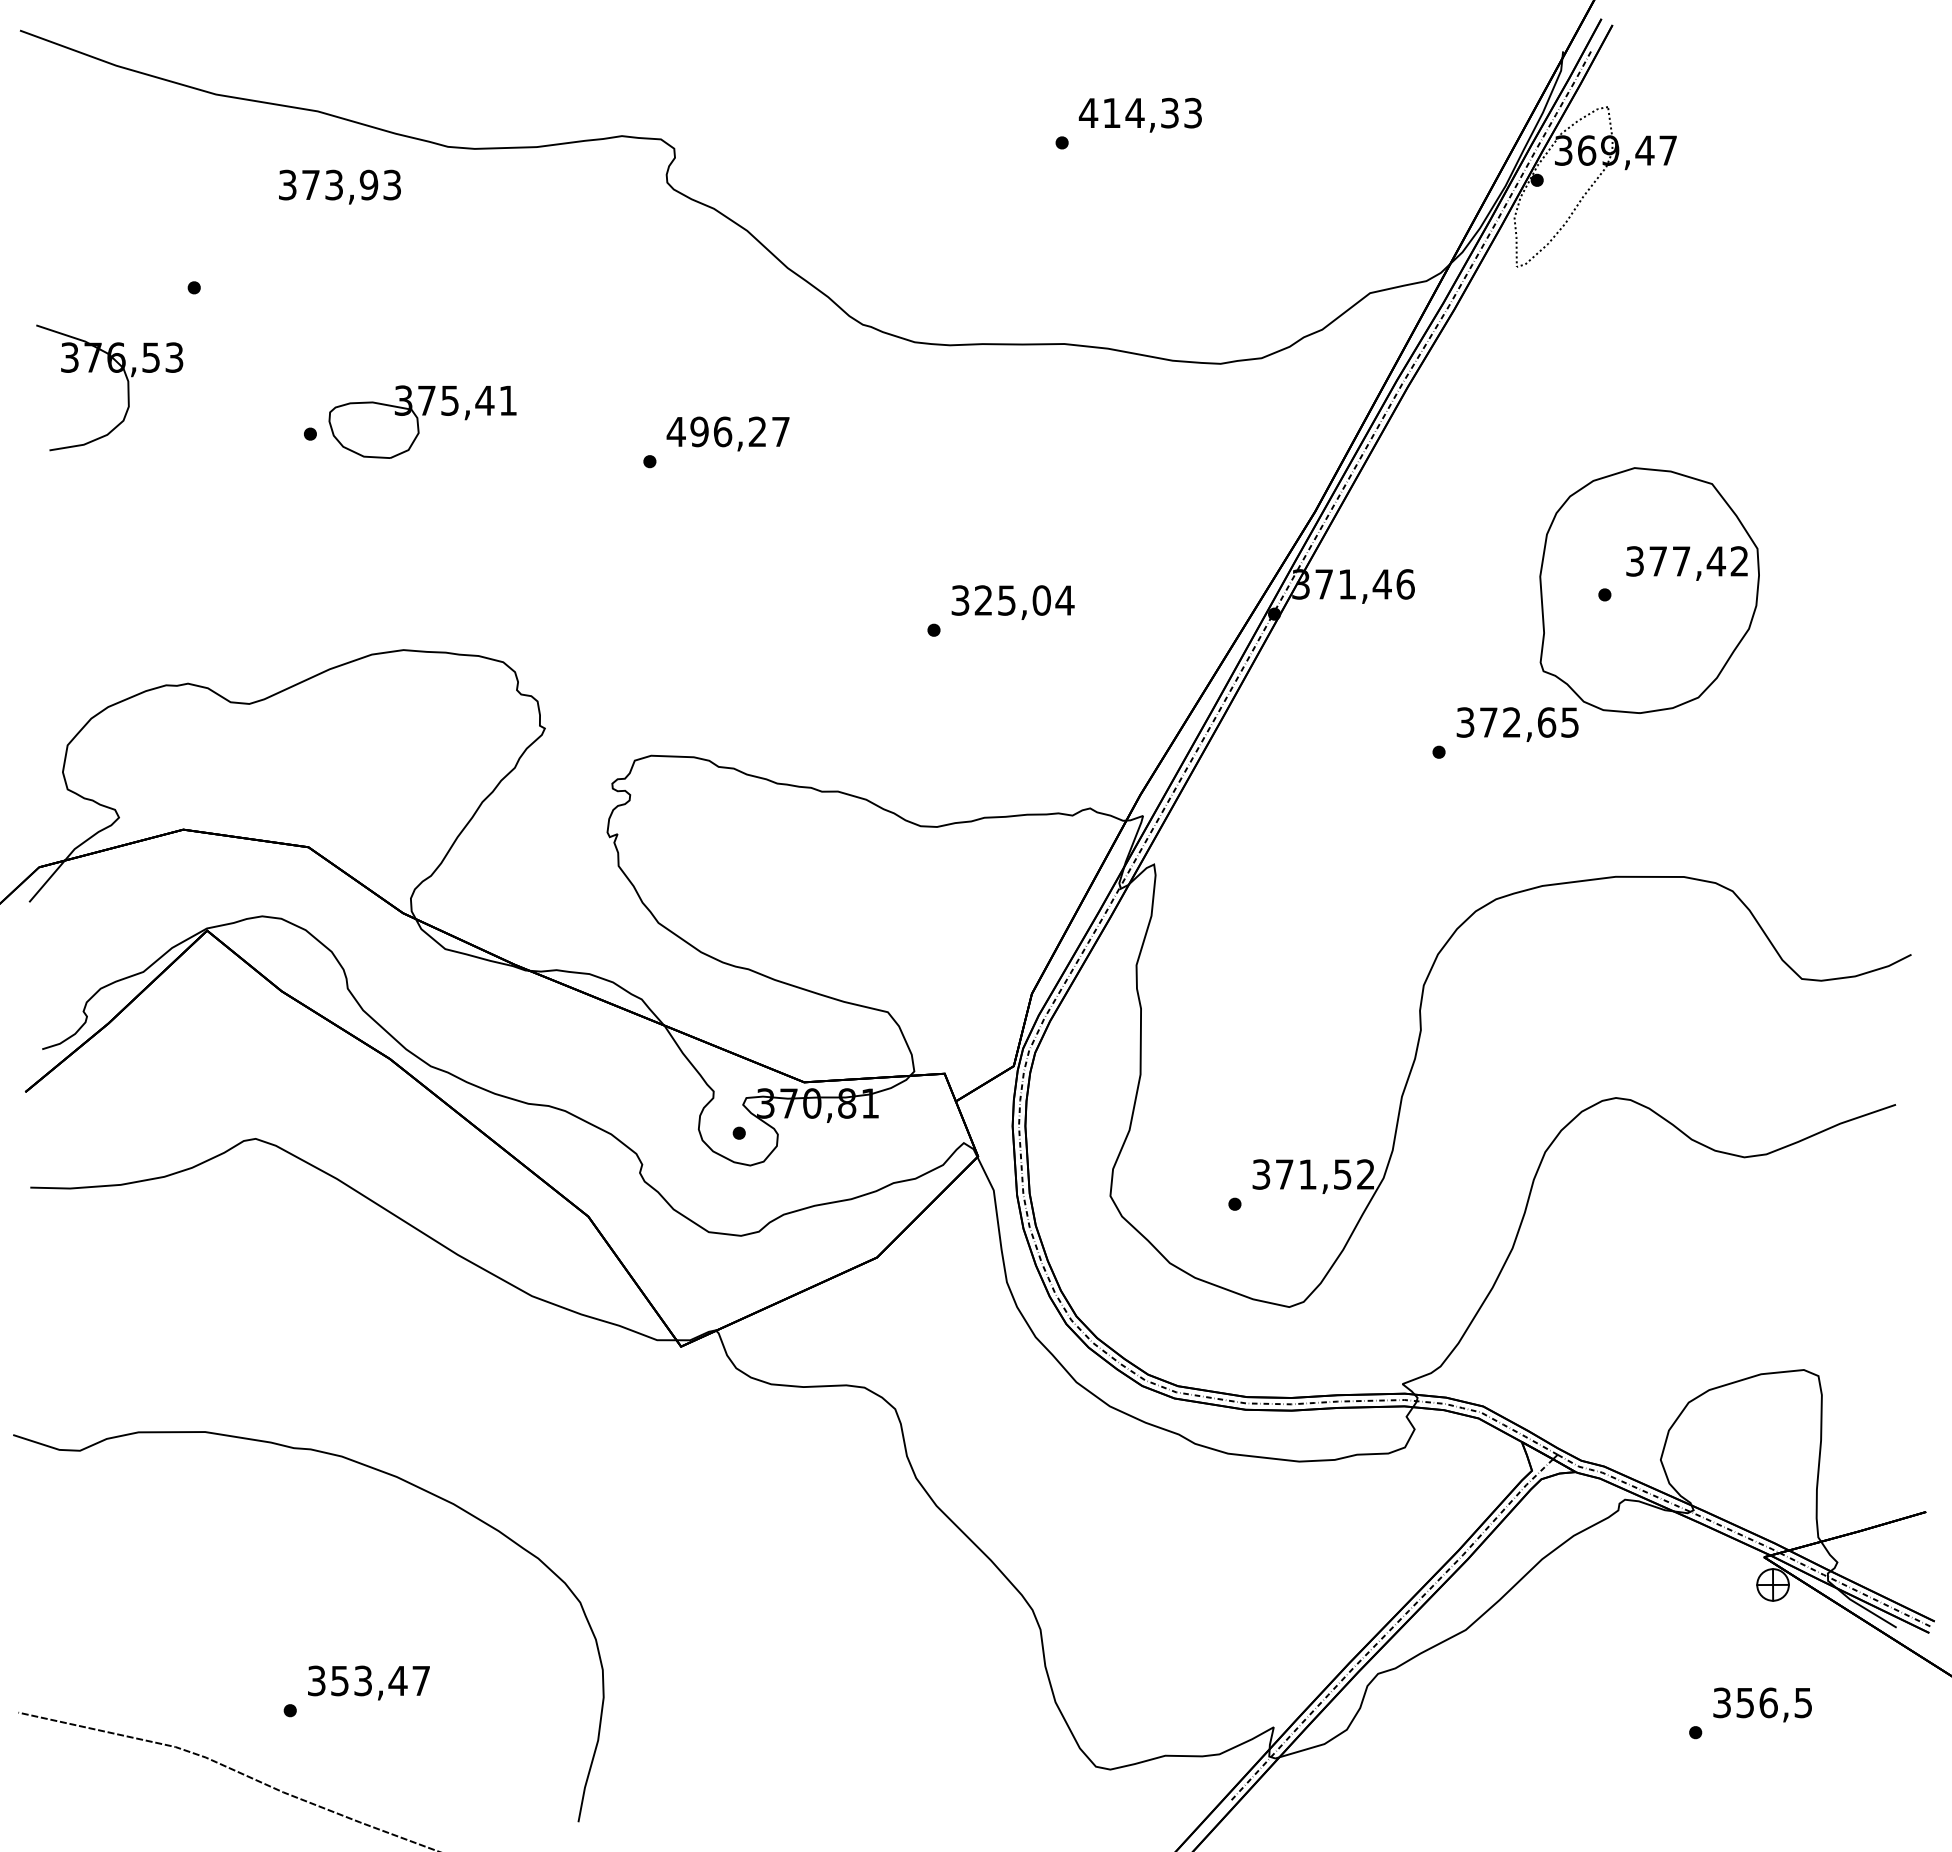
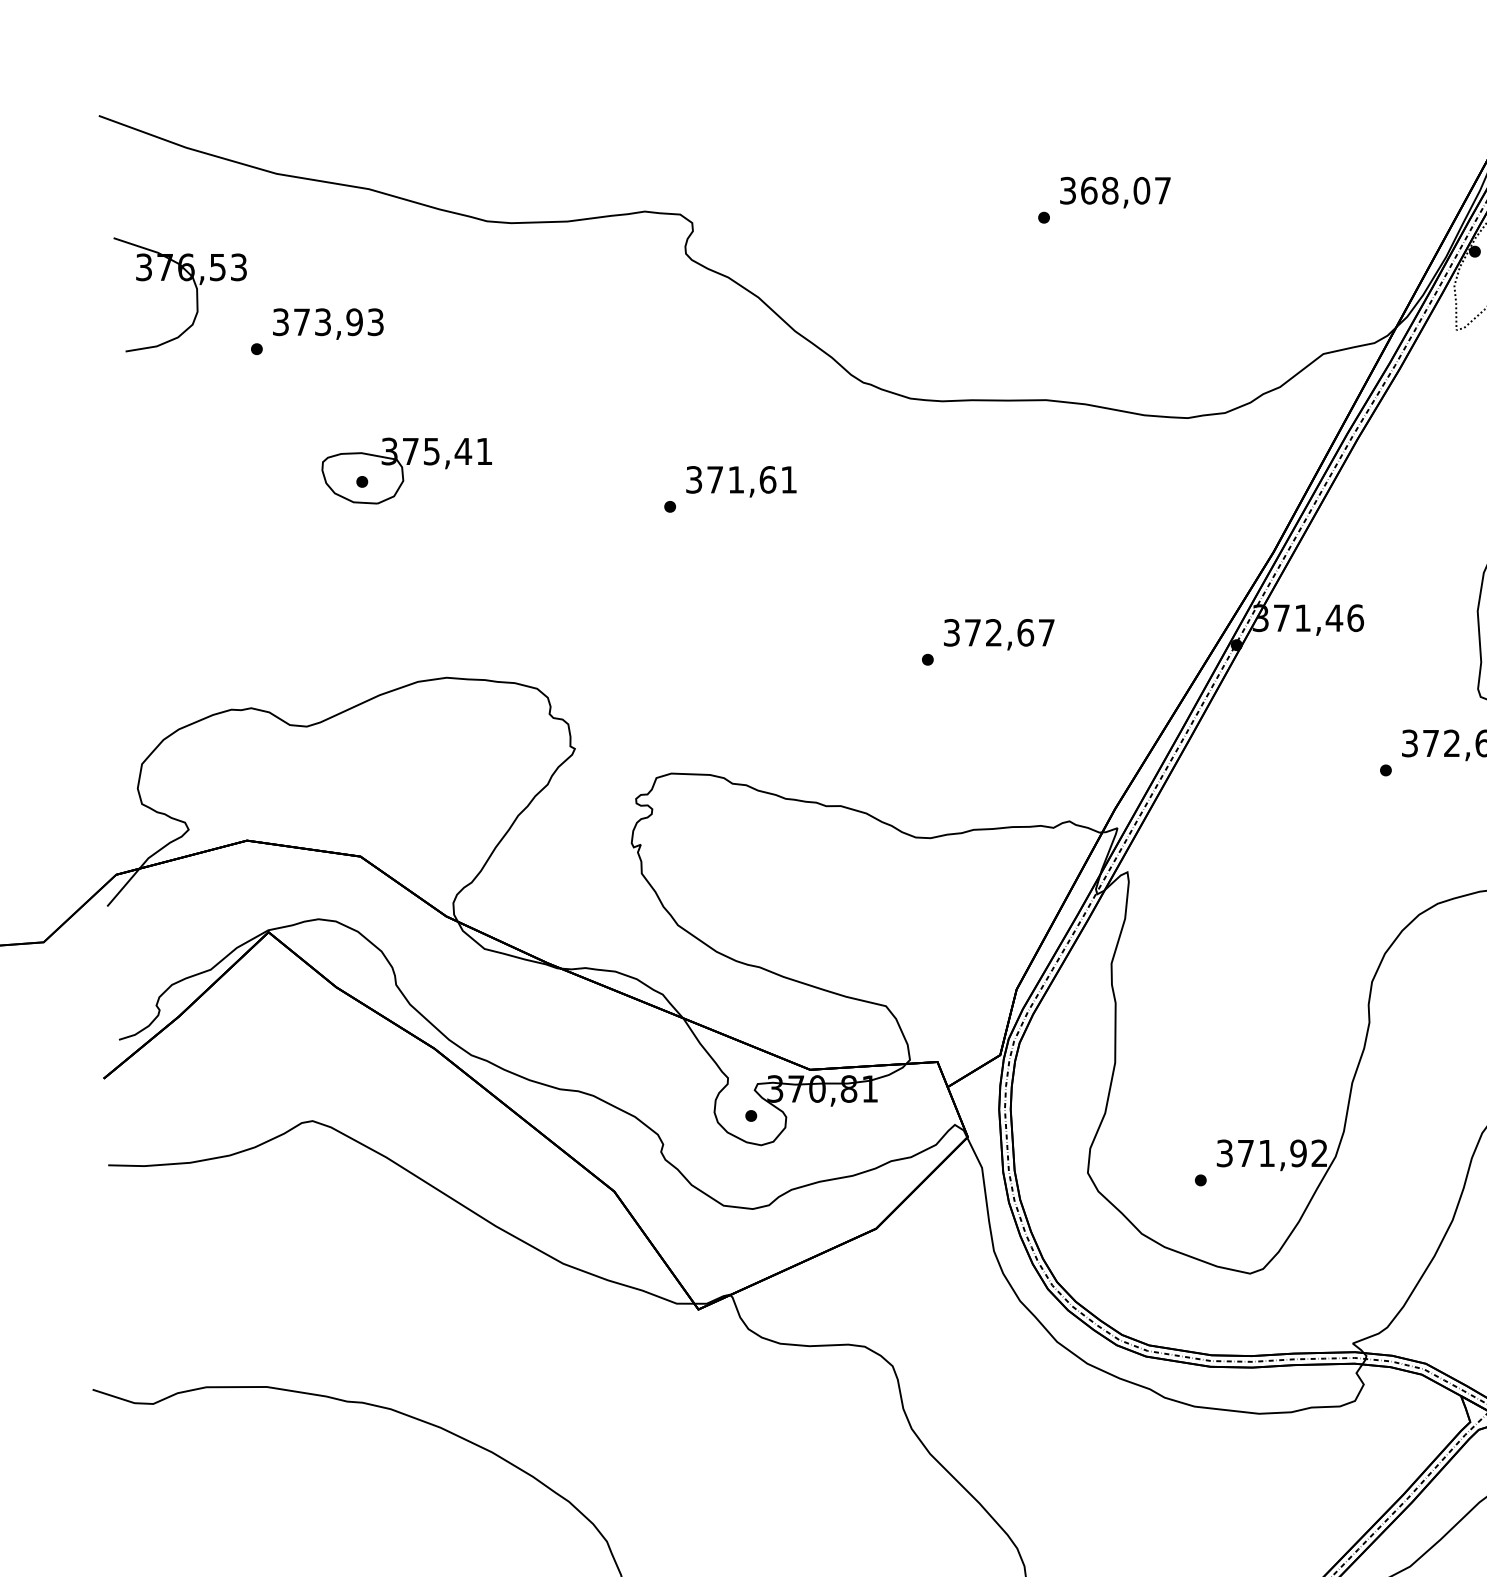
text: (1139, 112) -> (1114, 190), 414,33 -> 368,07
text: (339, 186) -> (327, 323), moved
part: (113, 372) -> (183, 280), moved
part: (422, 421) -> (406, 470), moved
text: (727, 431) -> (740, 479), 496,27 -> 371,61
text: (1024, 600) -> (1009, 632), 325,04 -> 372,67
text: (1342, 1174) -> (1298, 1153), 371,52 -> 371,92

